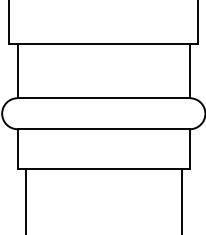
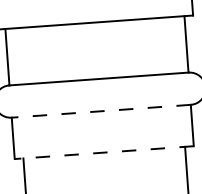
line: (103, 129) -> (101, 111), solid -> dashed
line: (103, 169) -> (104, 153), solid -> dashed

